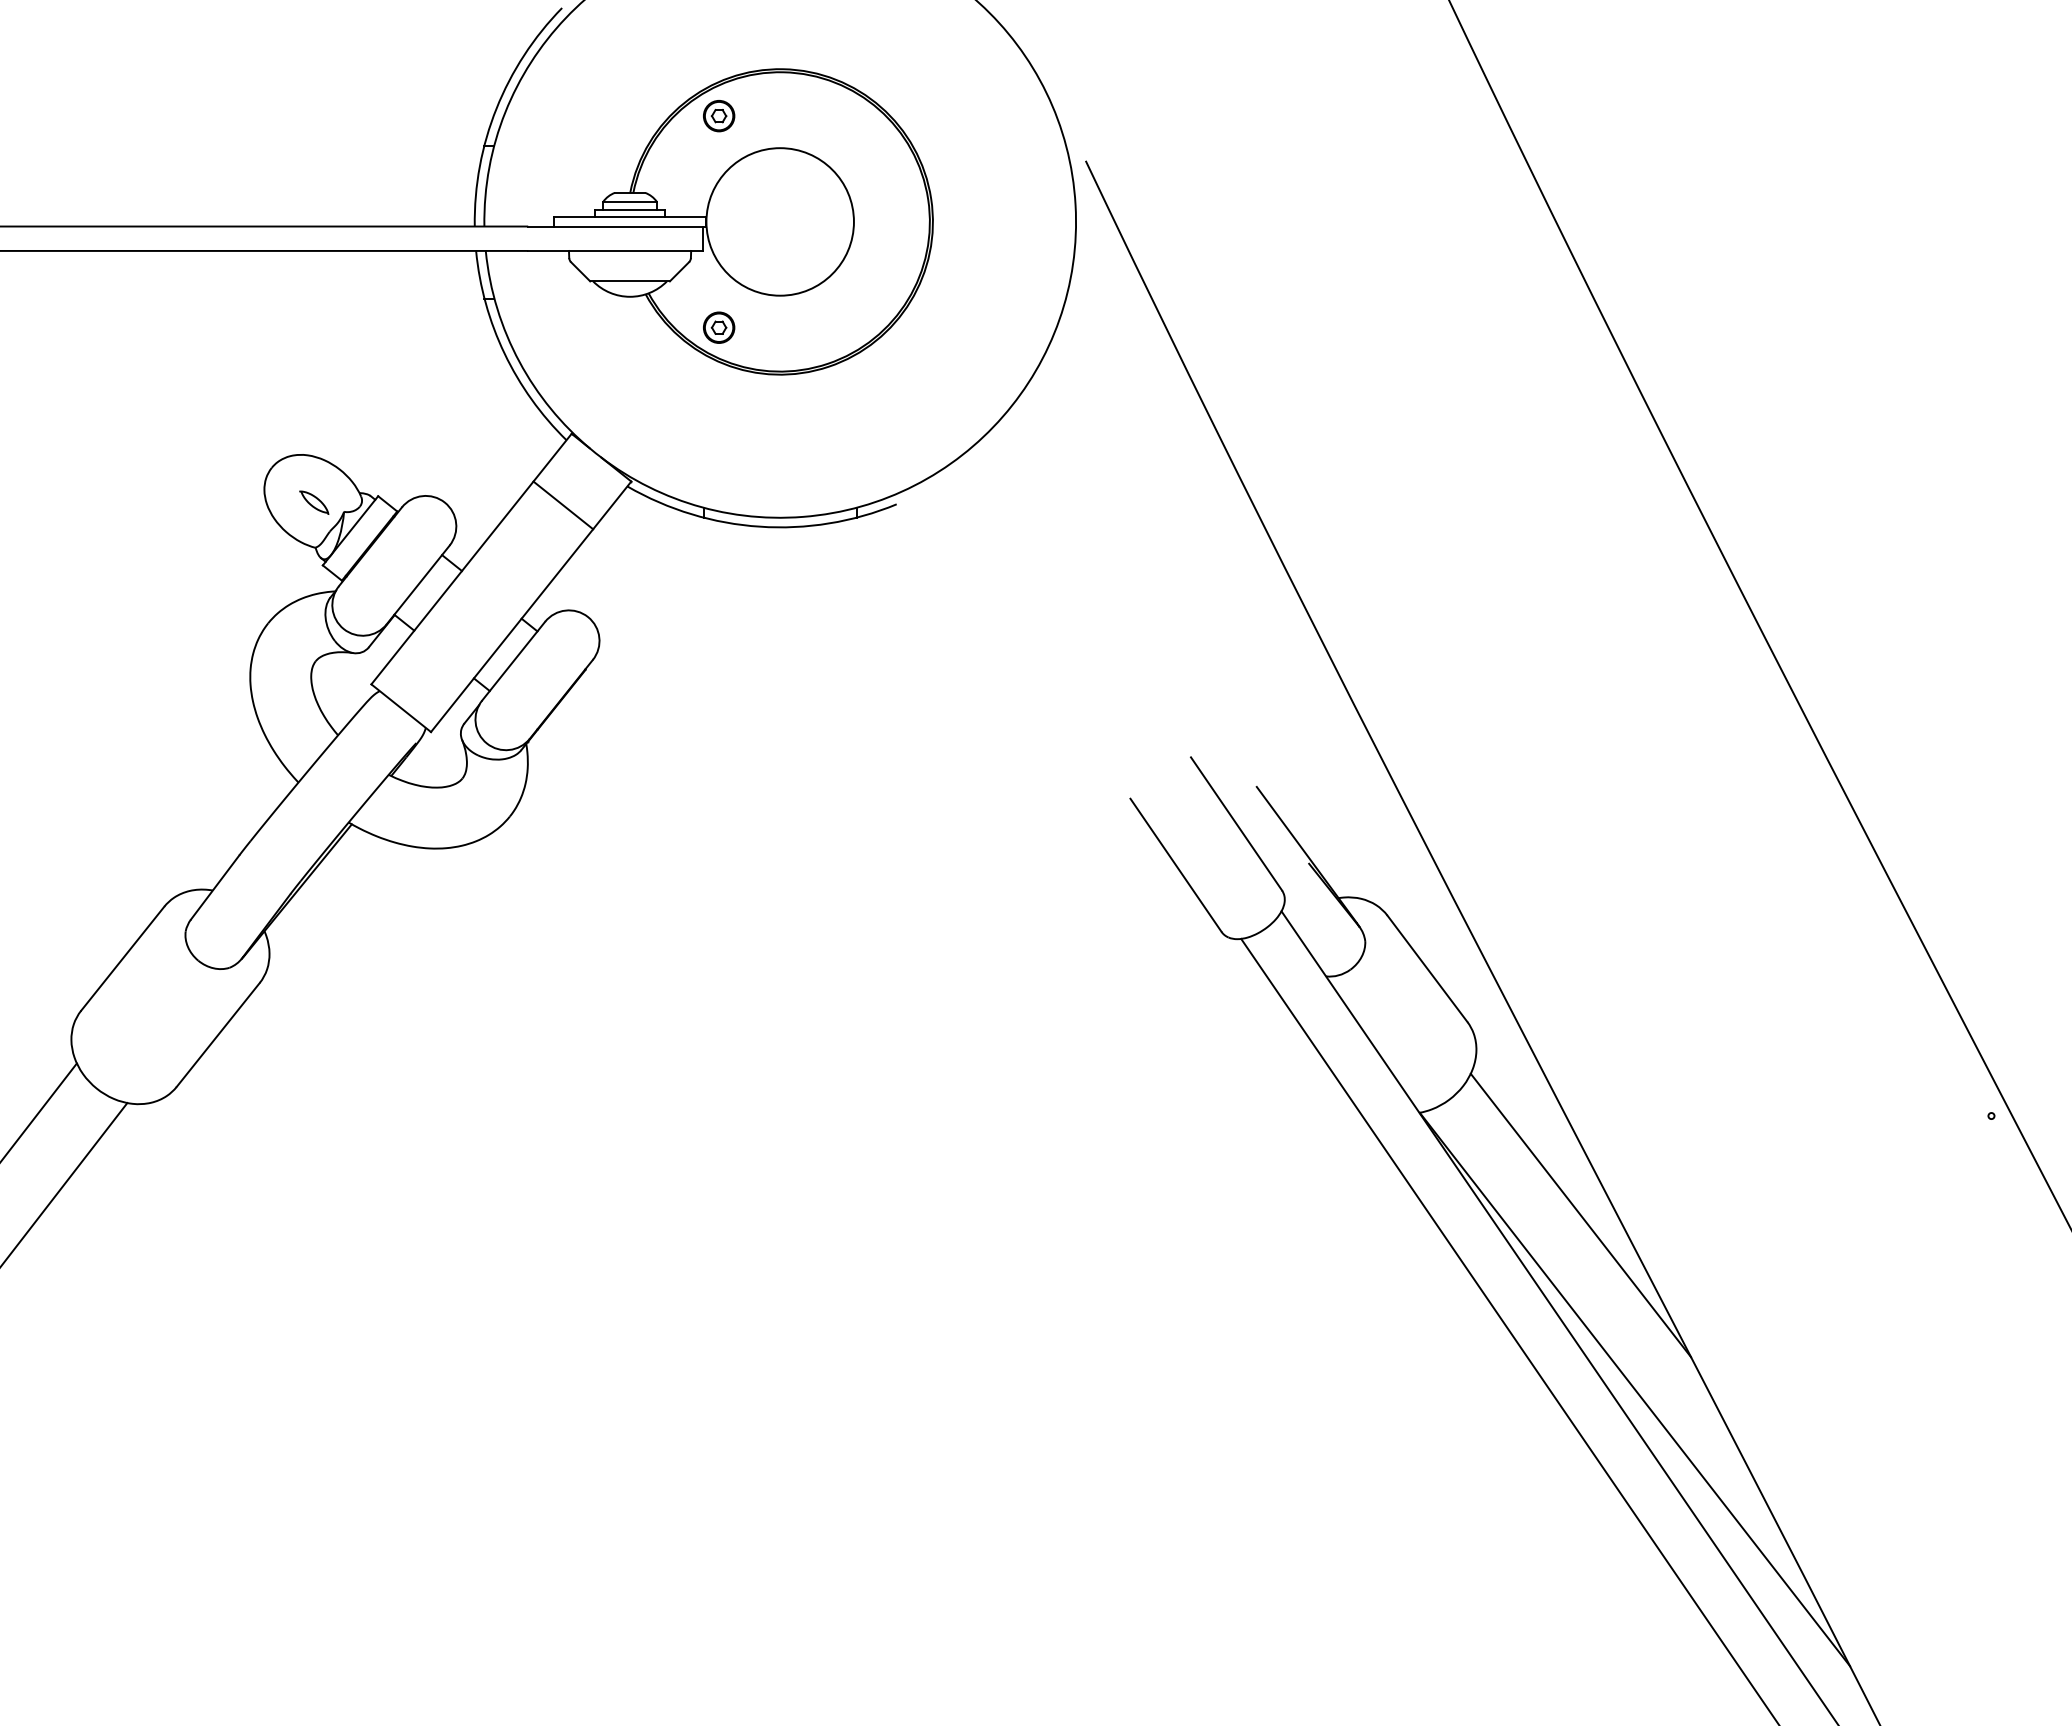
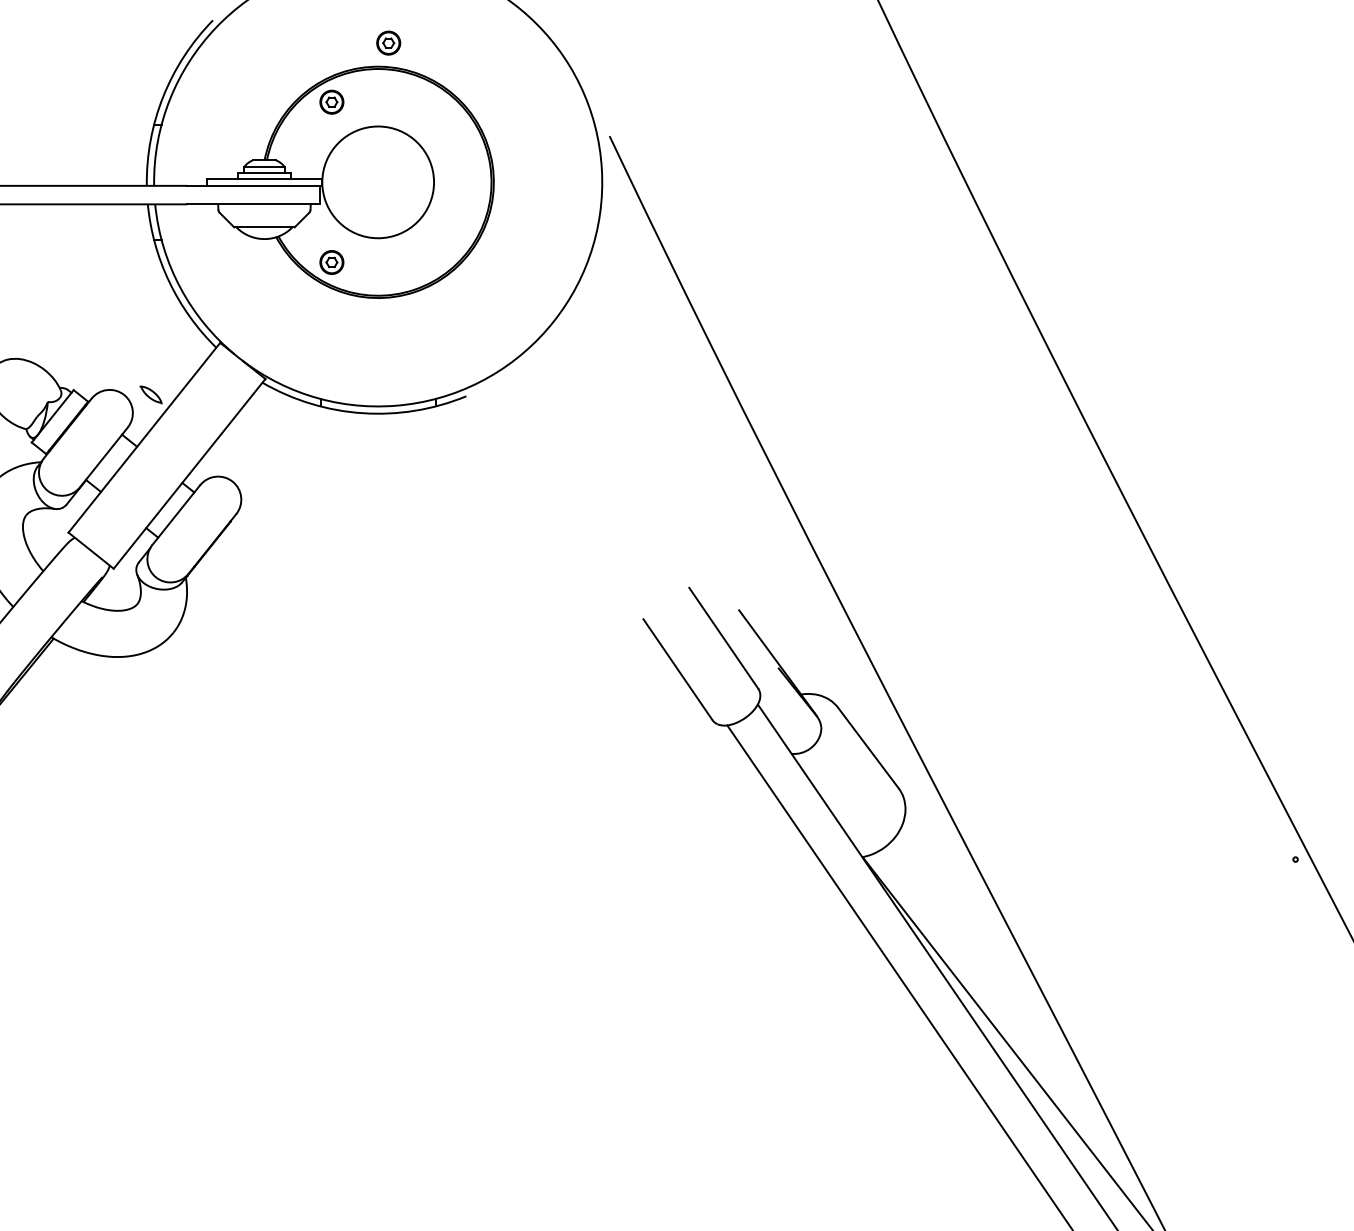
part: (794, 38) -> (389, 43), added
part: (314, 502) -> (151, 394), moved
line: (563, 505) -> (214, 397), removed
line: (1580, 1215) -> (984, 934), removed

